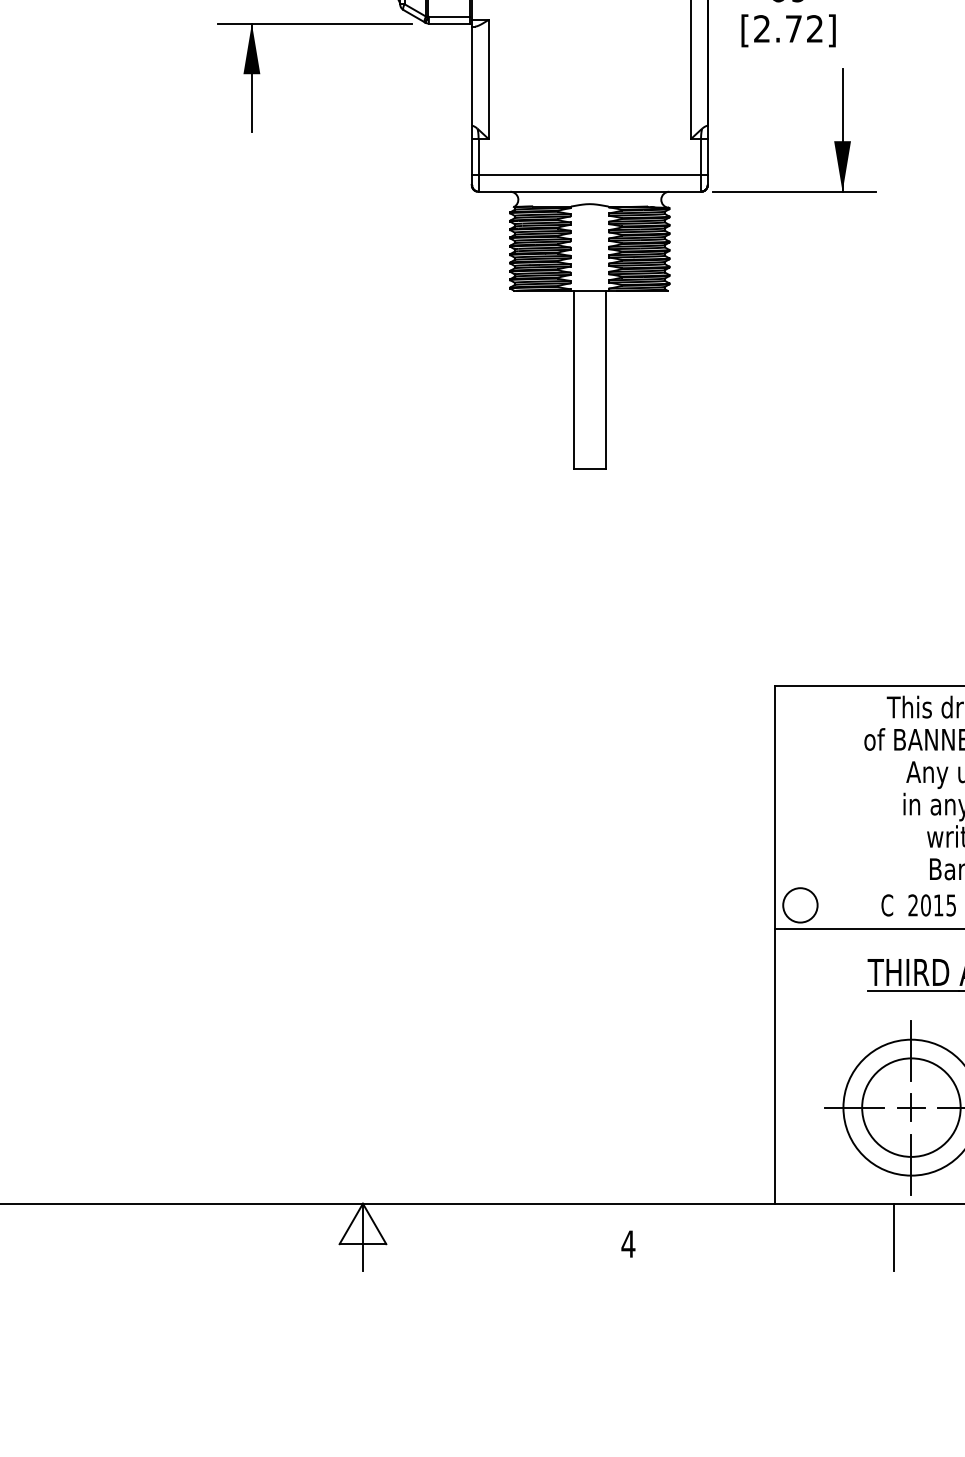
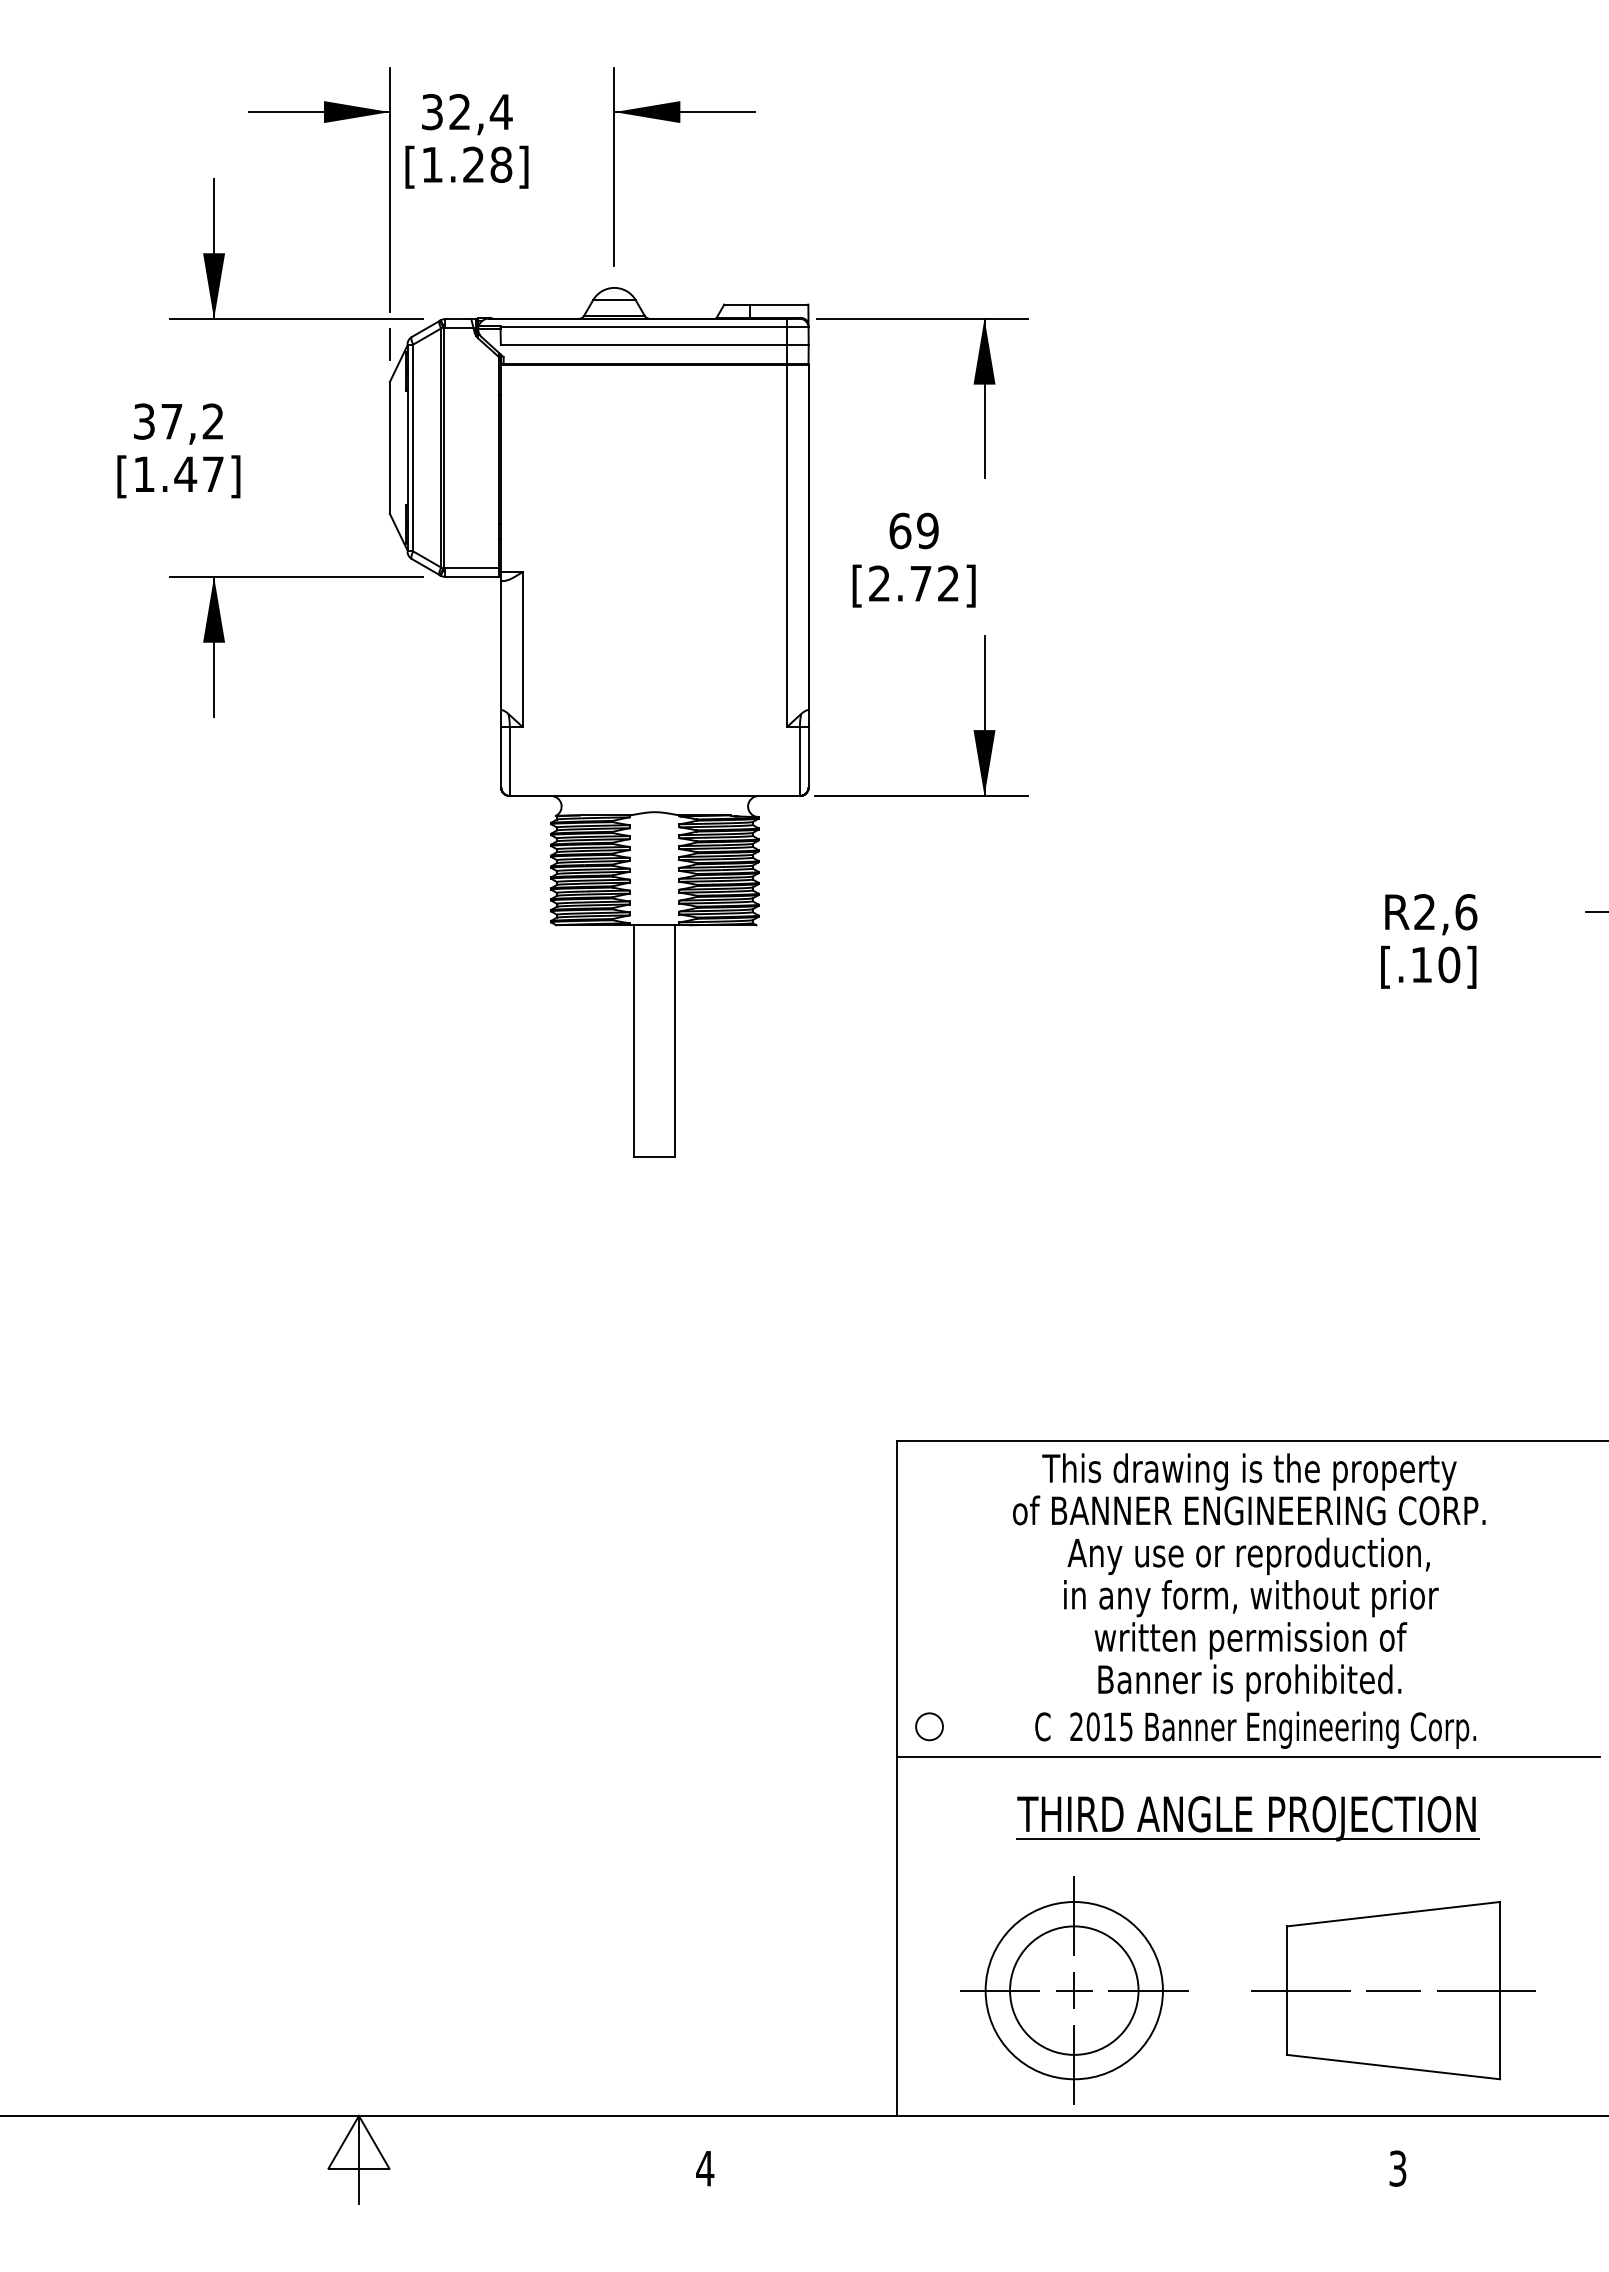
line: (589, 175) -> (654, 774), removed
circle: (800, 905) -> (929, 1726), size x0.6
line: (893, 1237) -> (1051, 2159), removed

